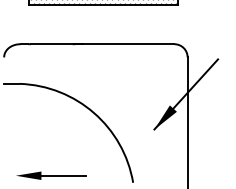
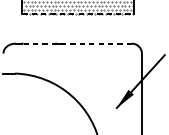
line: (103, 4) -> (78, 13), solid -> dashed
line: (102, 44) -> (77, 43), solid -> dashed

